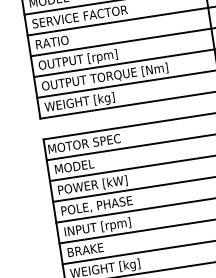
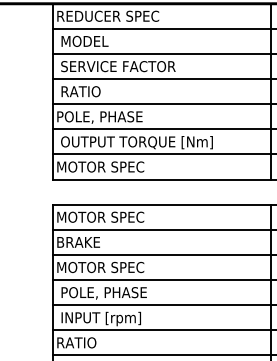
text: (76, 61) -> (106, 118), OUTPUT [rpm] -> POLE, PHASE
text: (78, 103) -> (100, 168), WEIGHT [kg] -> MOTOR SPEC
text: (72, 166) -> (82, 241), MODEL -> BRAKE
text: (90, 185) -> (100, 267), POWER [kW] -> MOTOR SPEC
text: (83, 250) -> (80, 342), BRAKE -> RATIO

